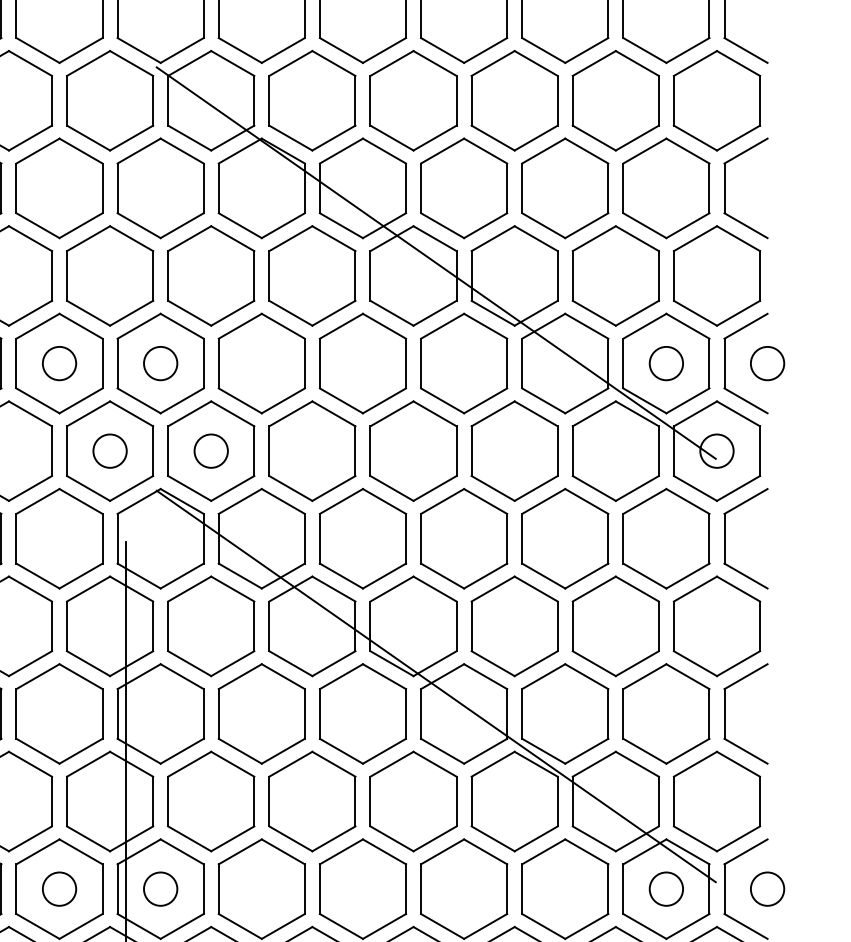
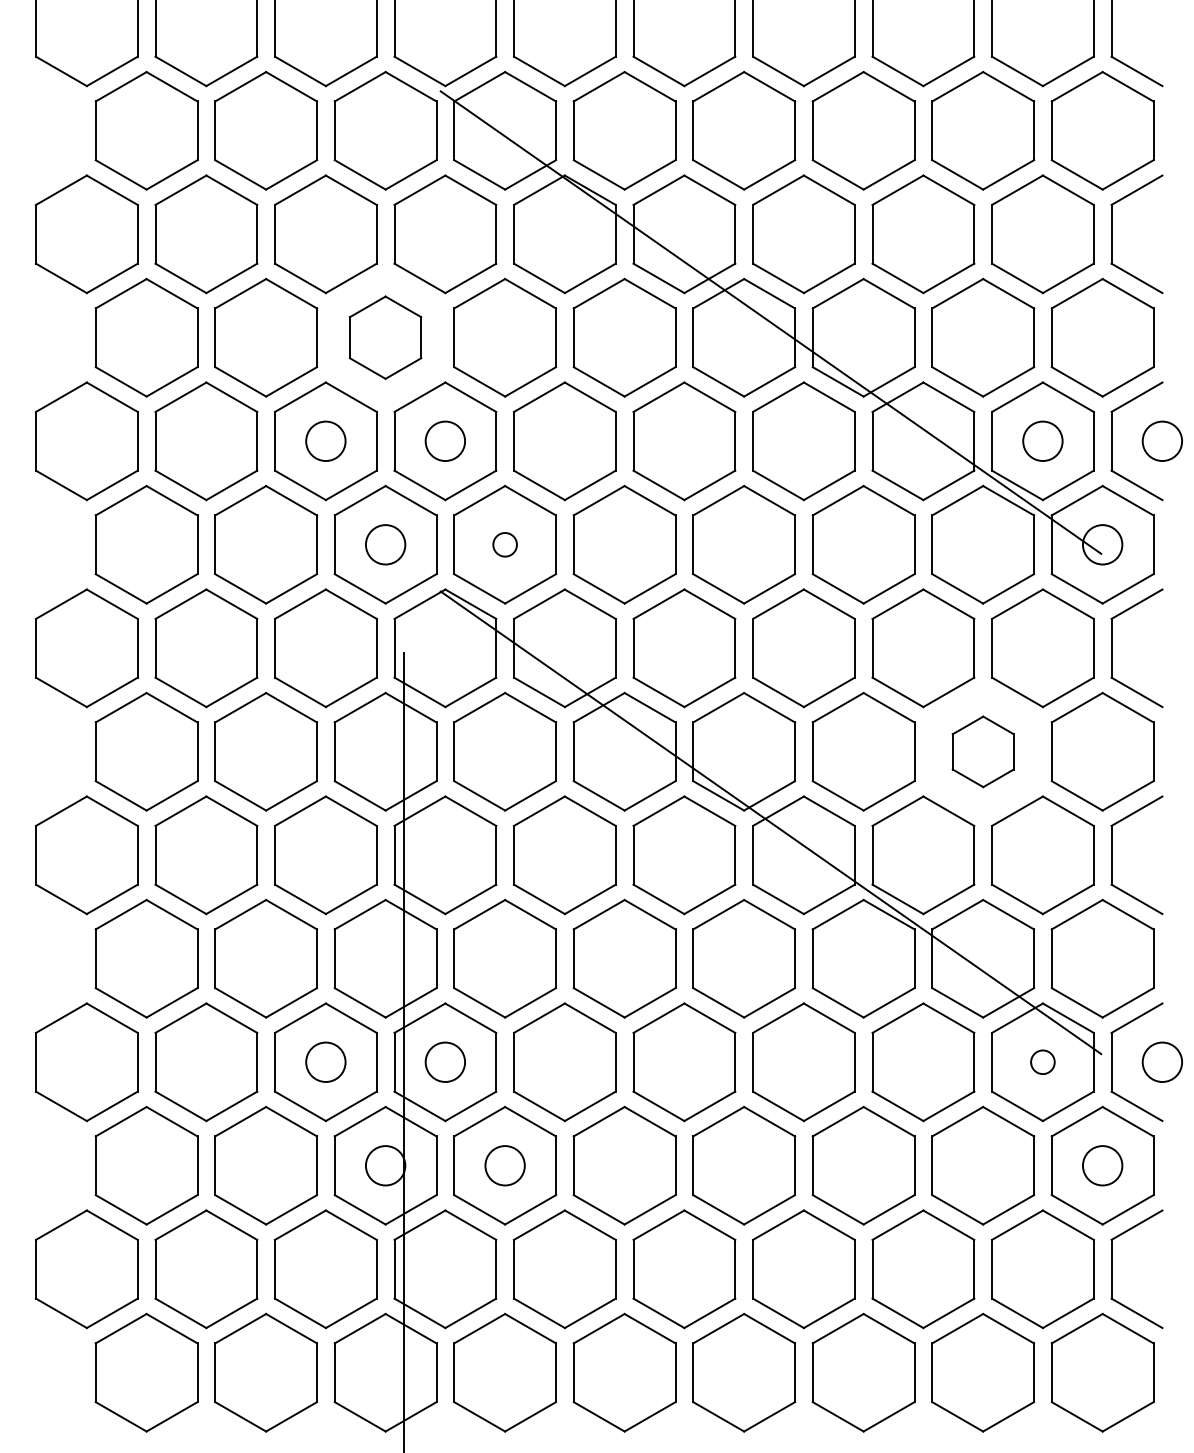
part: (109, 275) -> (385, 337), size x0.7
circle: (210, 450) -> (504, 544), size x0.6
part: (616, 626) -> (983, 751), size x0.6
circle: (666, 888) -> (1042, 1061), size x0.6

